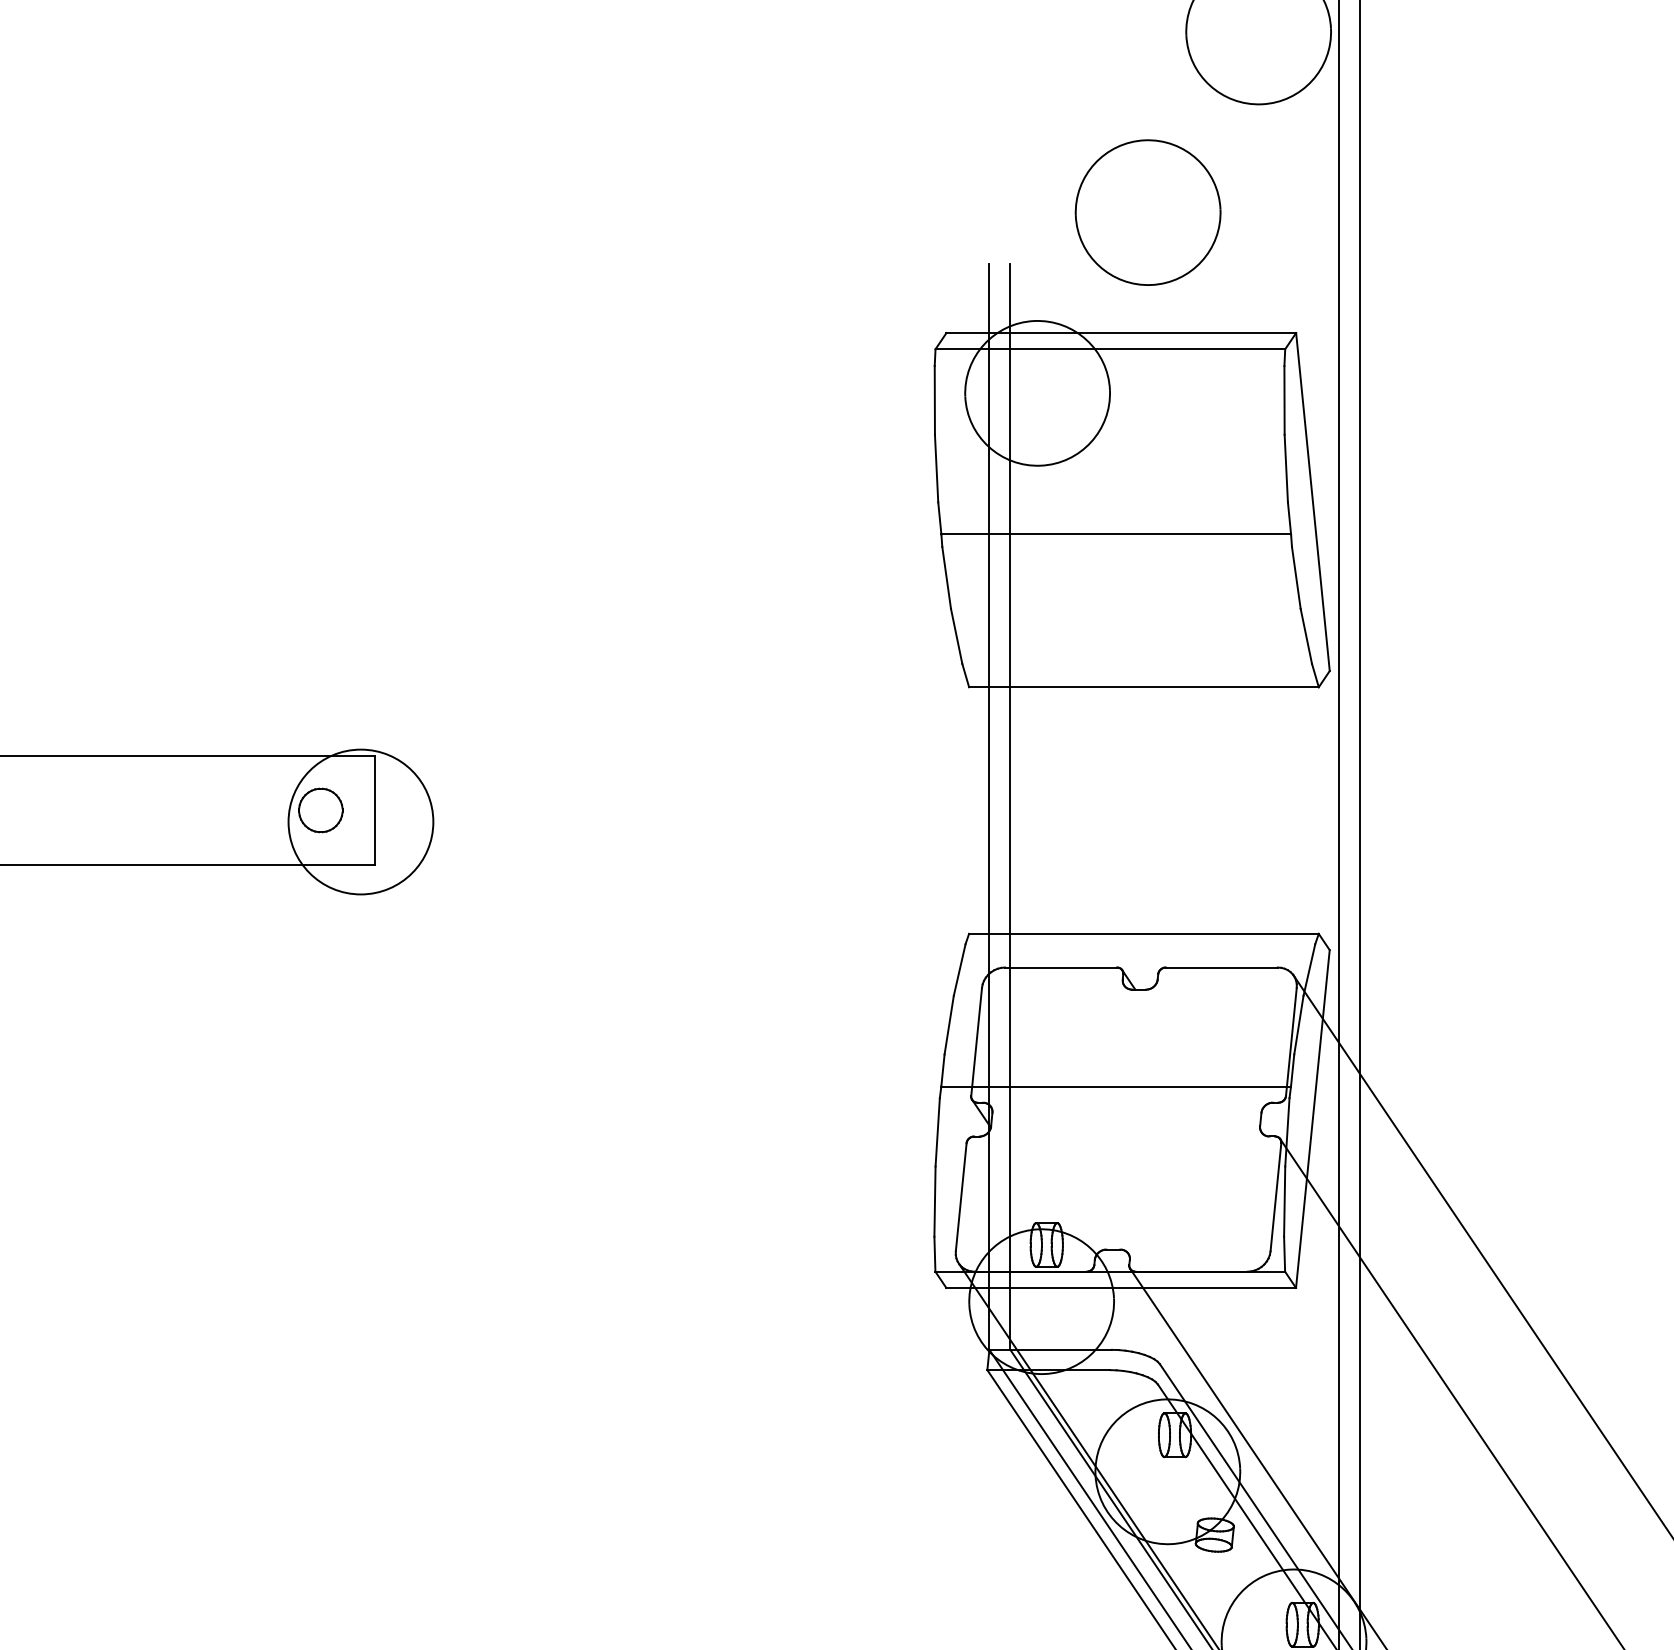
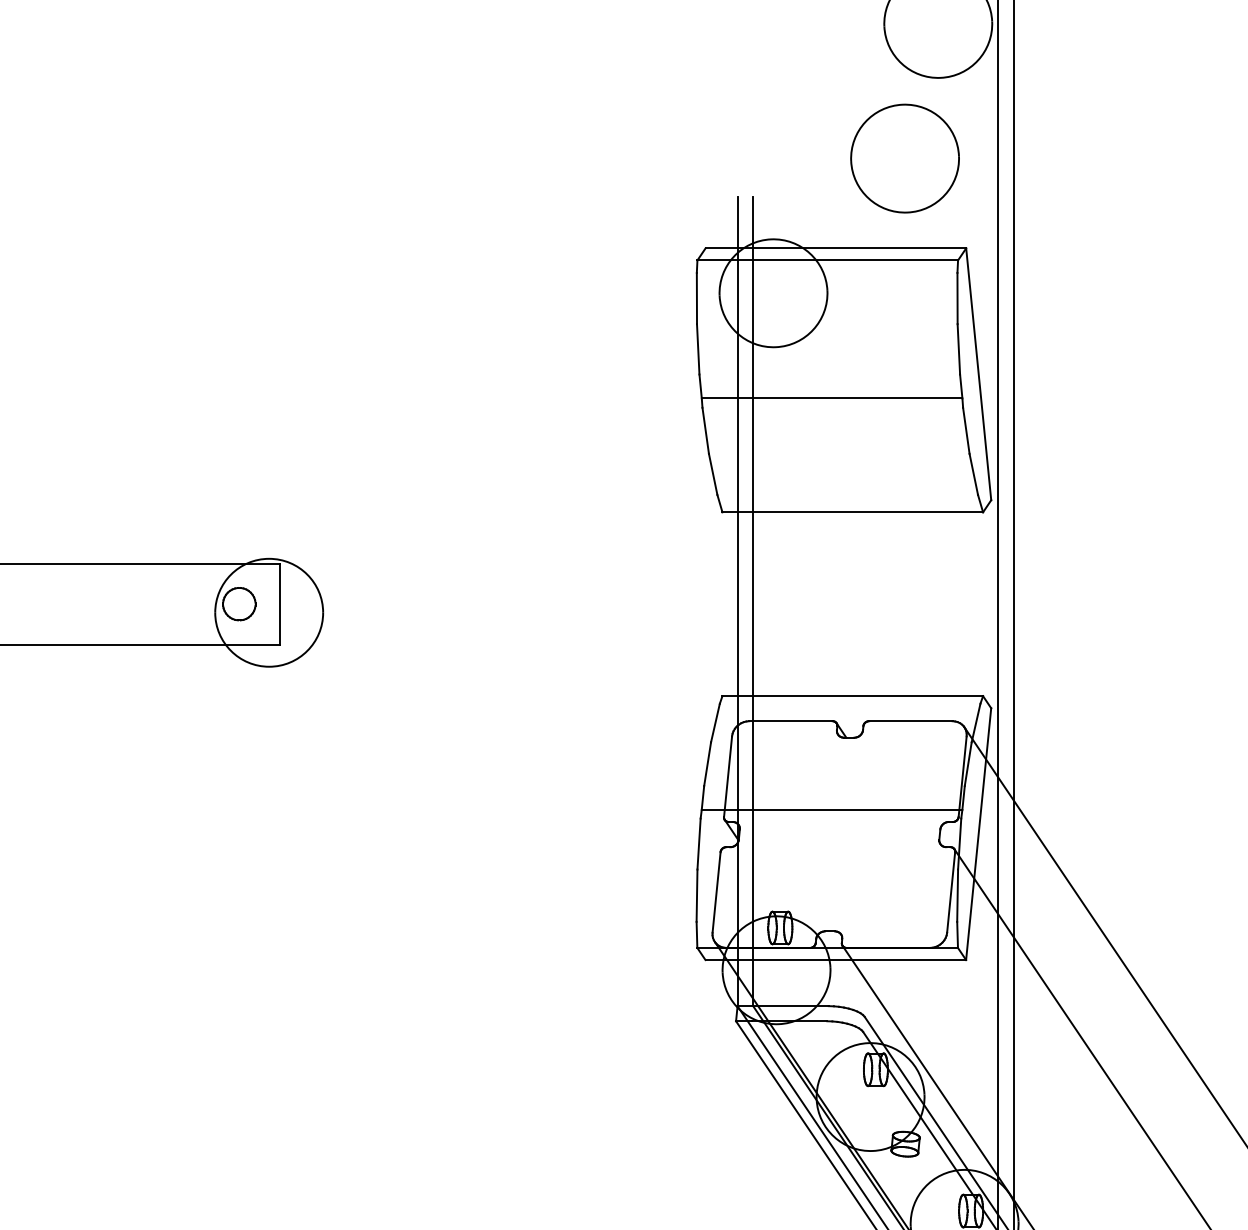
part: (1147, 212) -> (904, 158), moved

